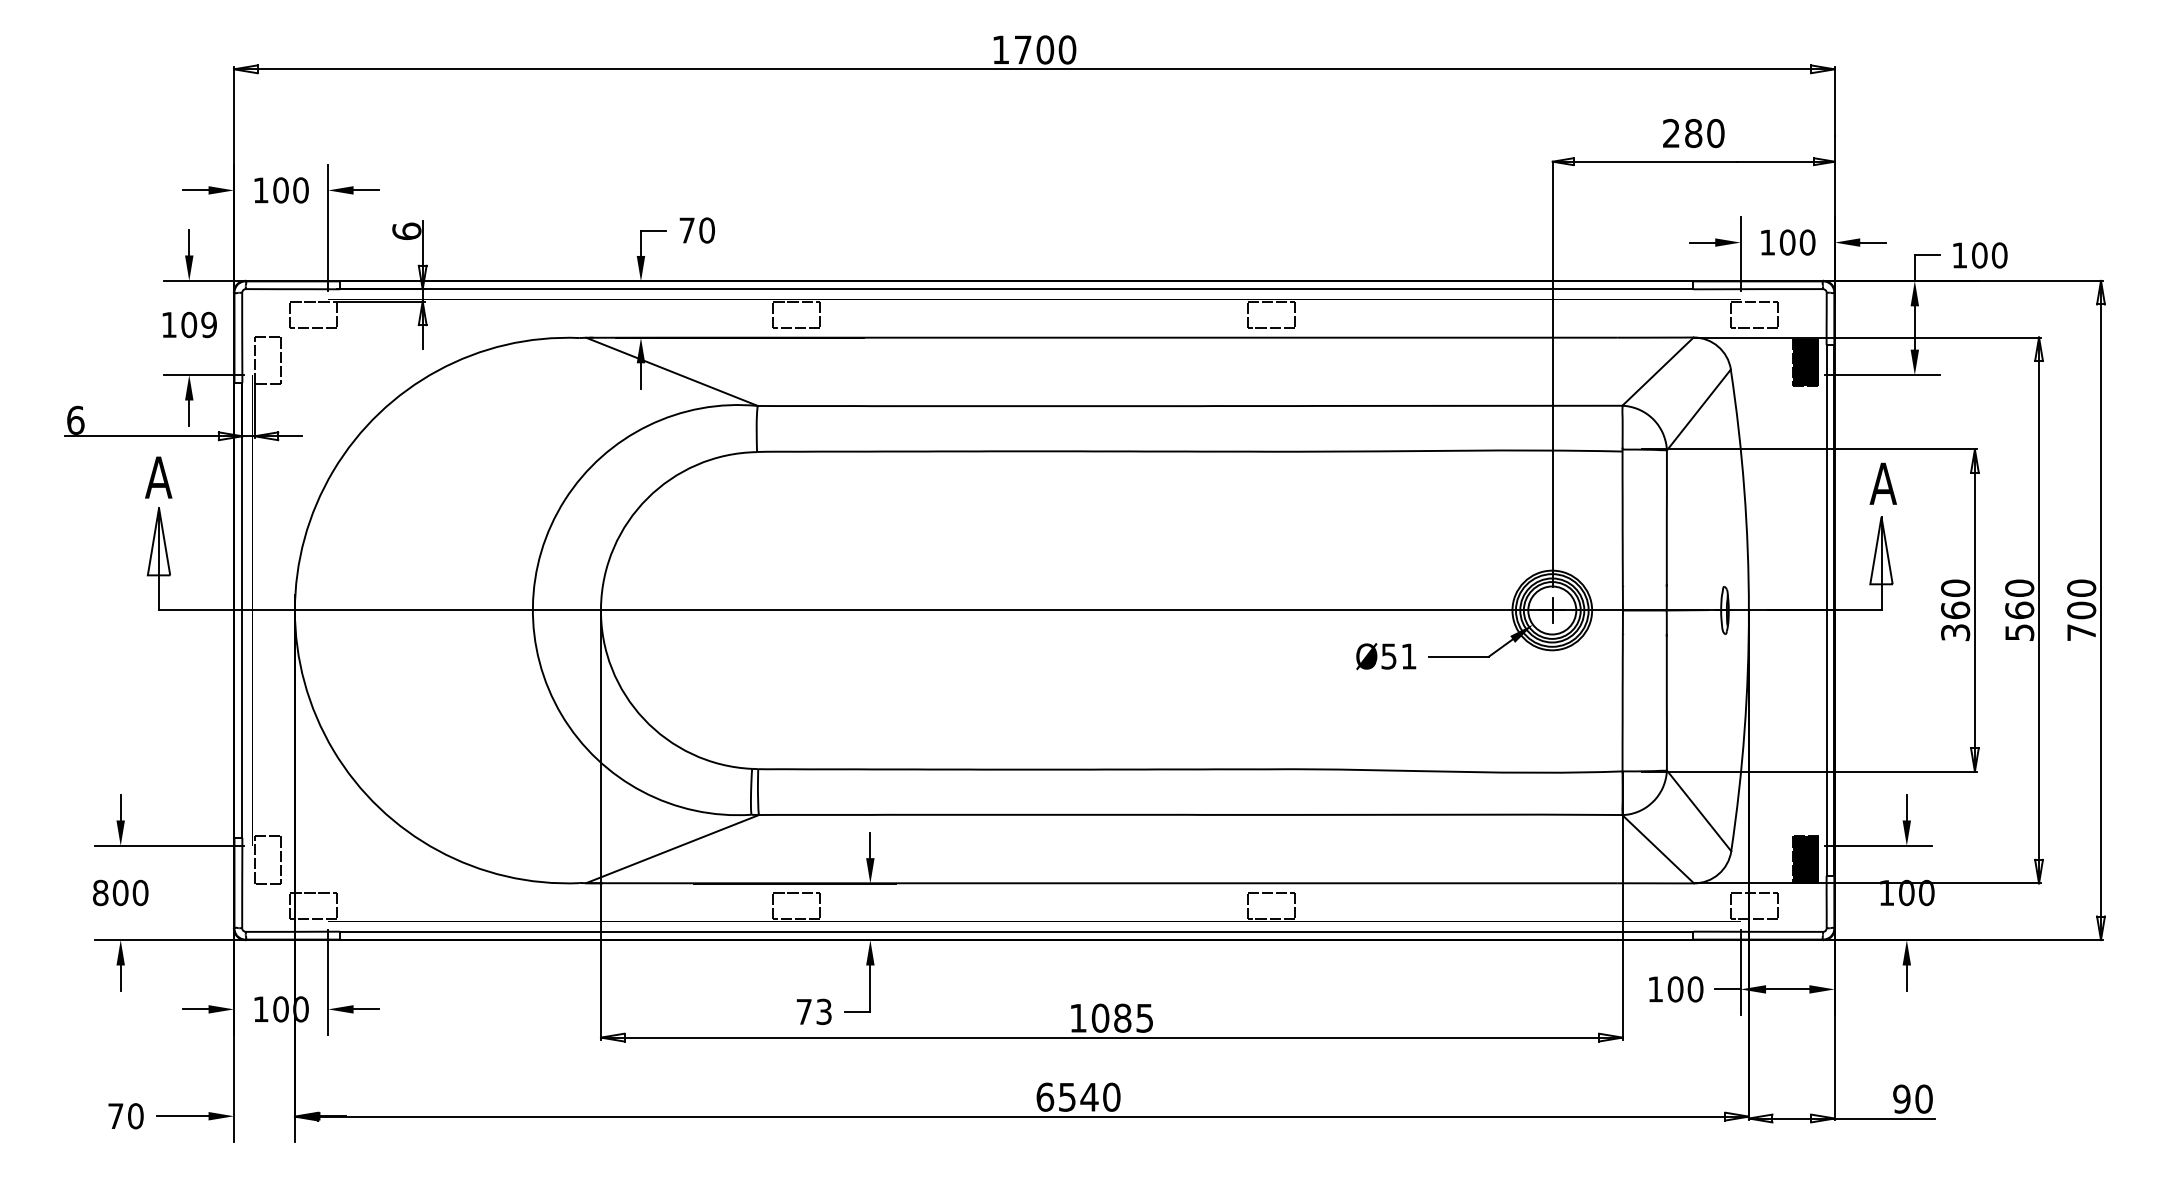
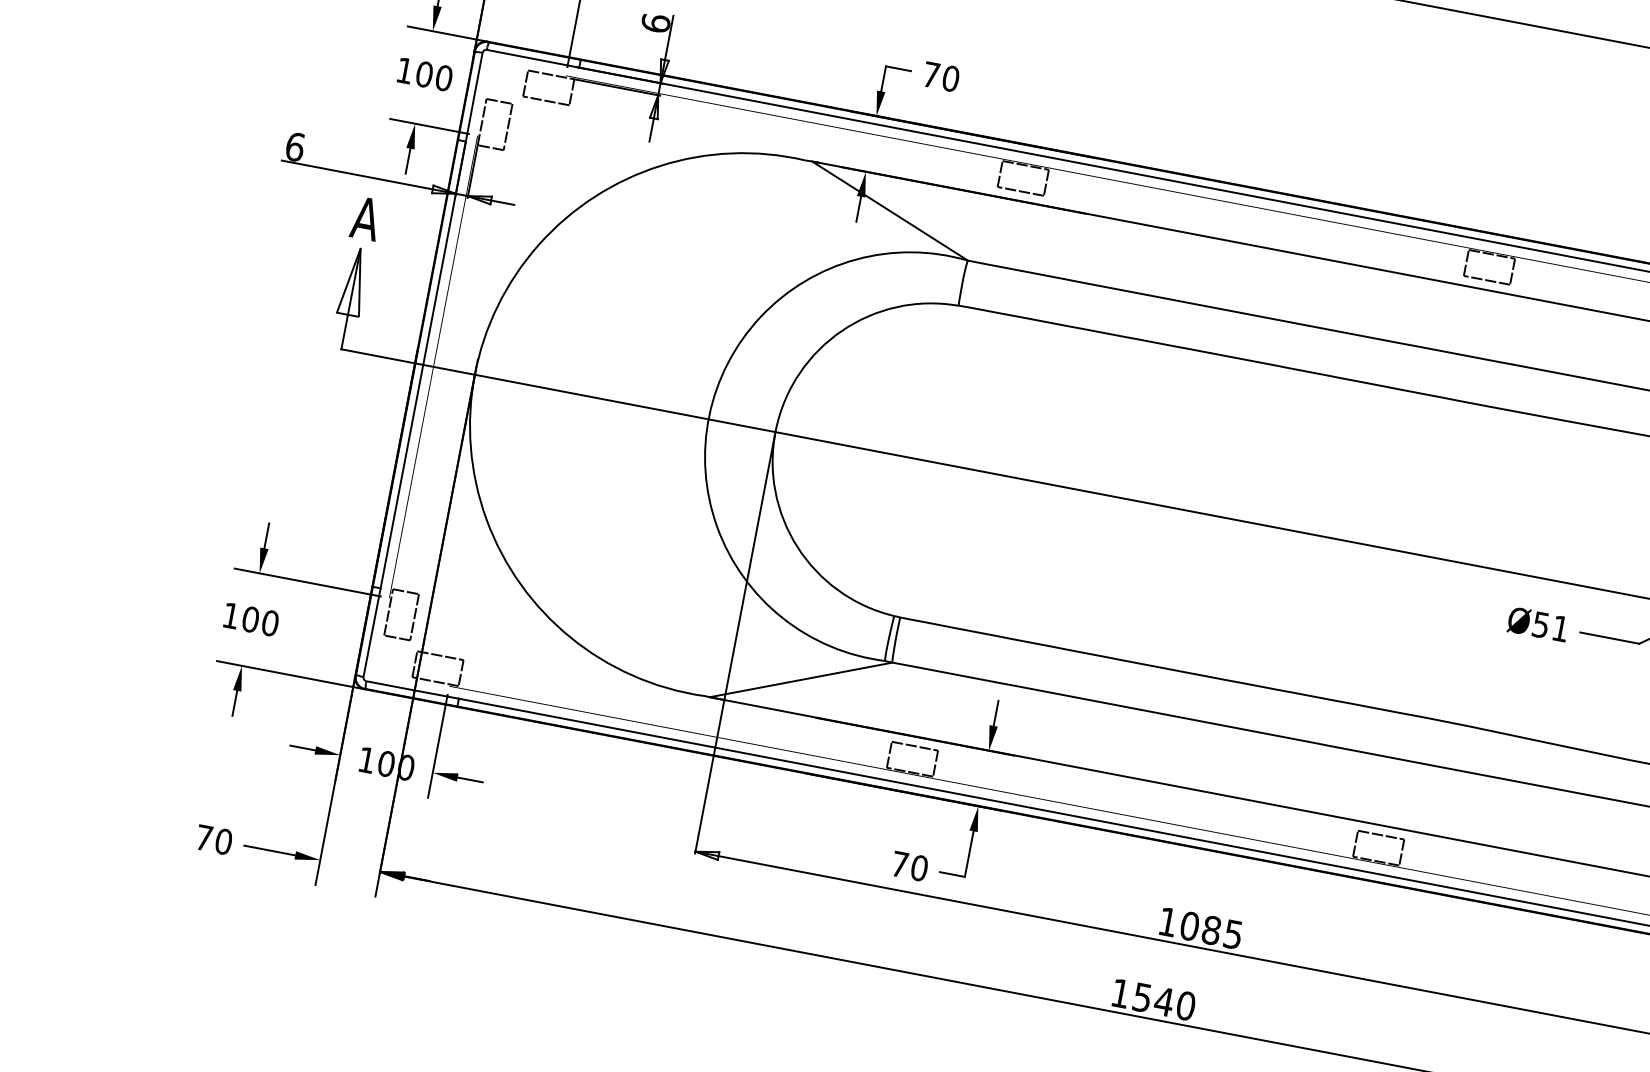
text: (209, 325) -> (444, 78), 109 -> 100
text: (100, 892) -> (231, 615), 800 -> 100
text: (824, 1011) -> (919, 867), 73 -> 70
text: (1045, 1096) -> (1121, 992), 6540 -> 1540

